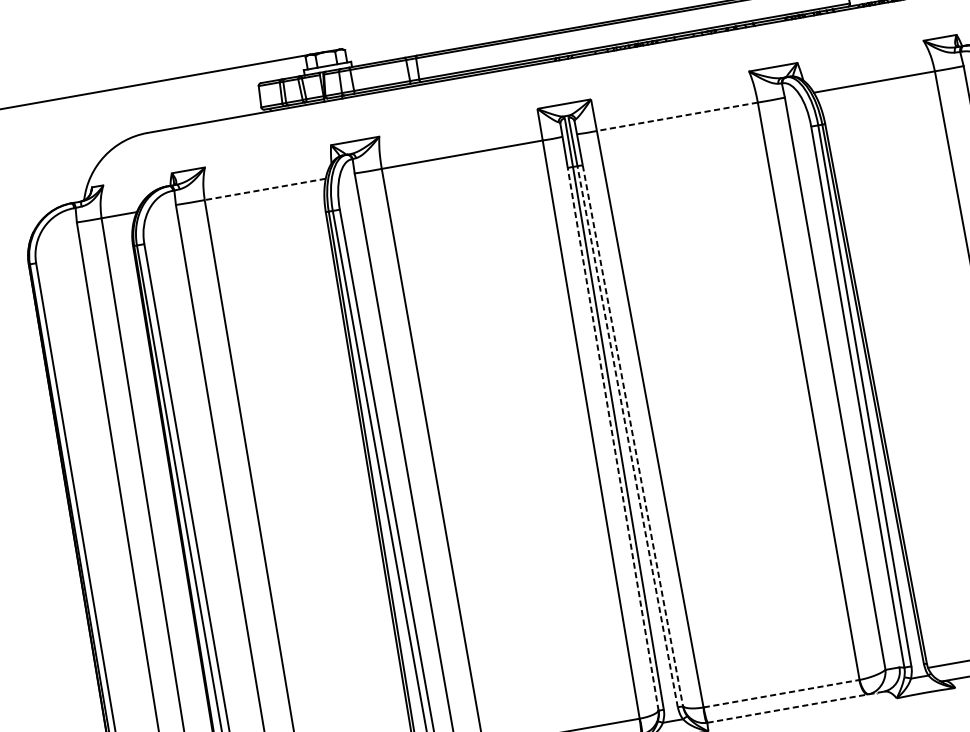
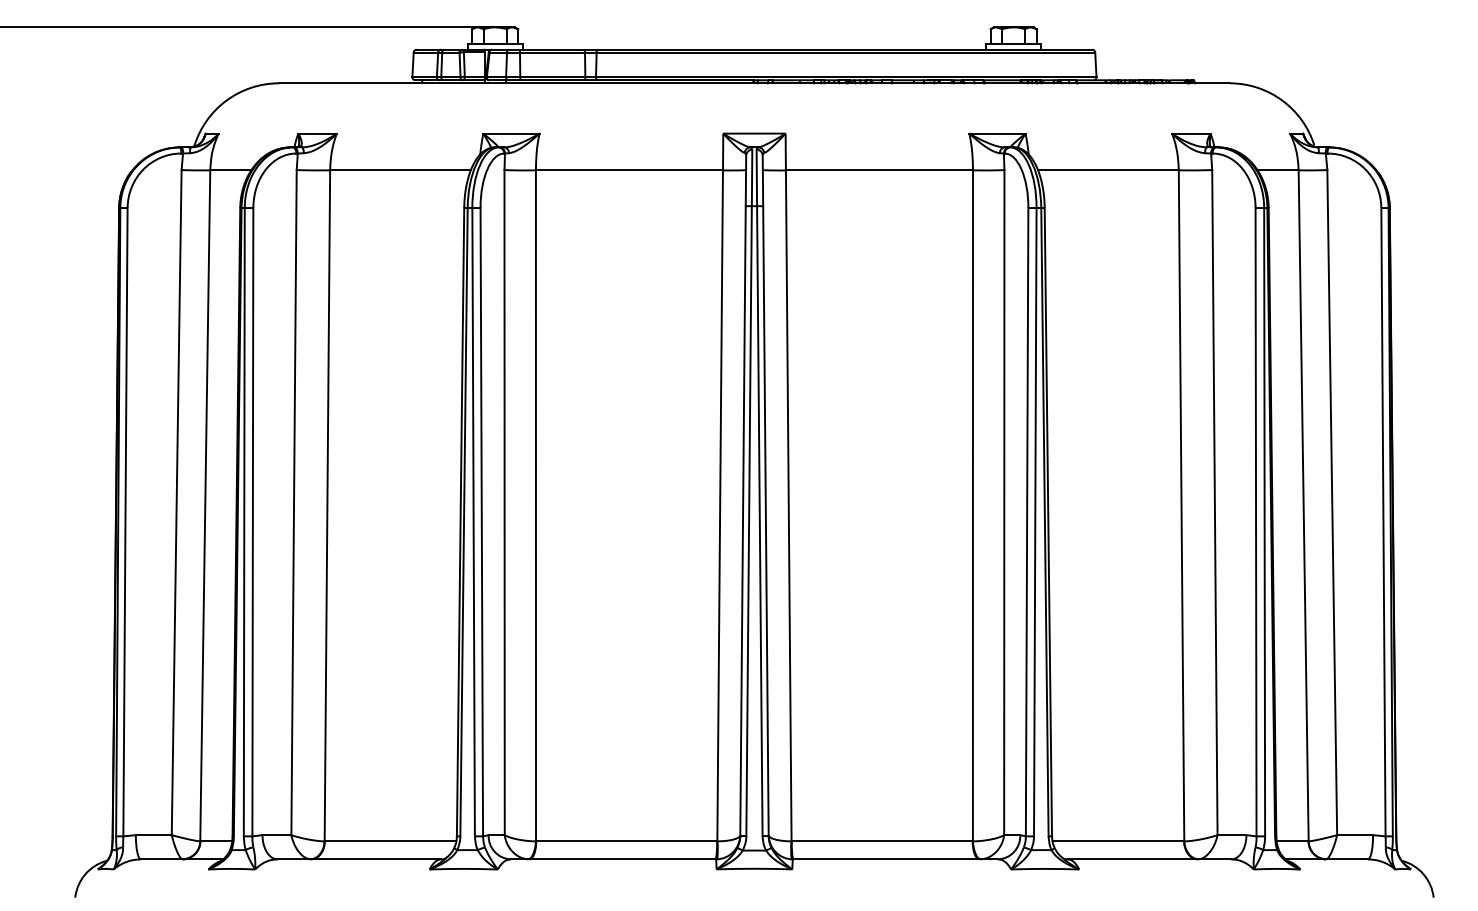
line: (677, 116) -> (879, 170), dashed -> solid
line: (264, 189) -> (399, 170), dashed -> solid
line: (632, 436) -> (765, 521), dashed -> solid
line: (627, 437) -> (759, 521), dashed -> solid
line: (613, 439) -> (743, 521), dashed -> solid
line: (781, 693) -> (882, 841), dashed -> solid
line: (795, 707) -> (895, 859), dashed -> solid

